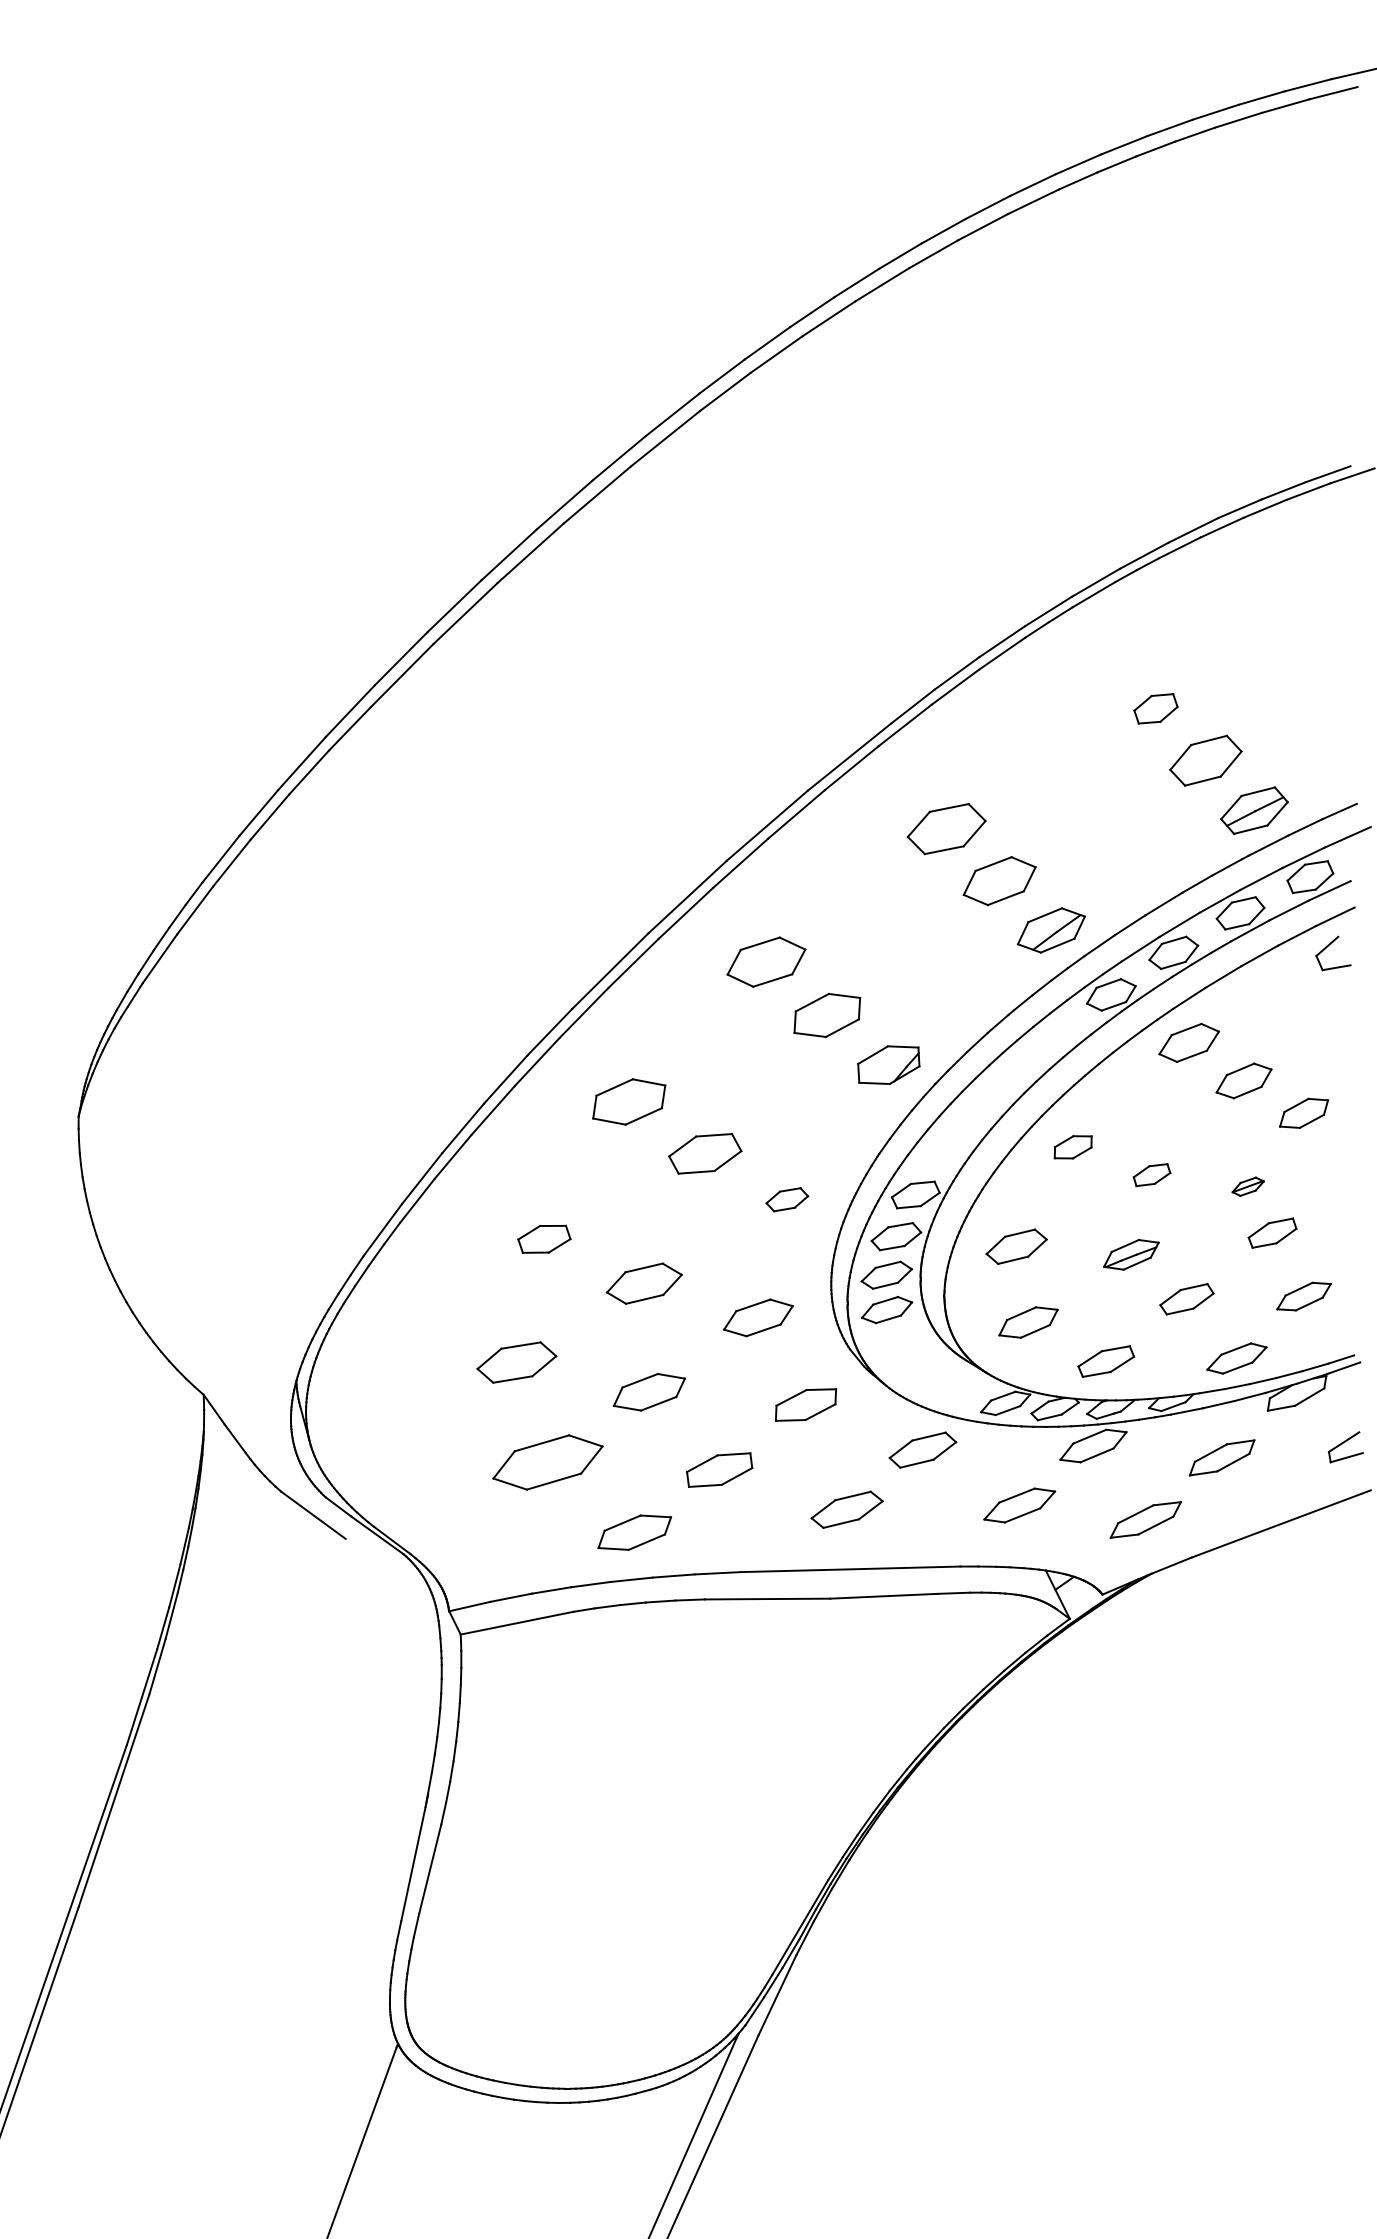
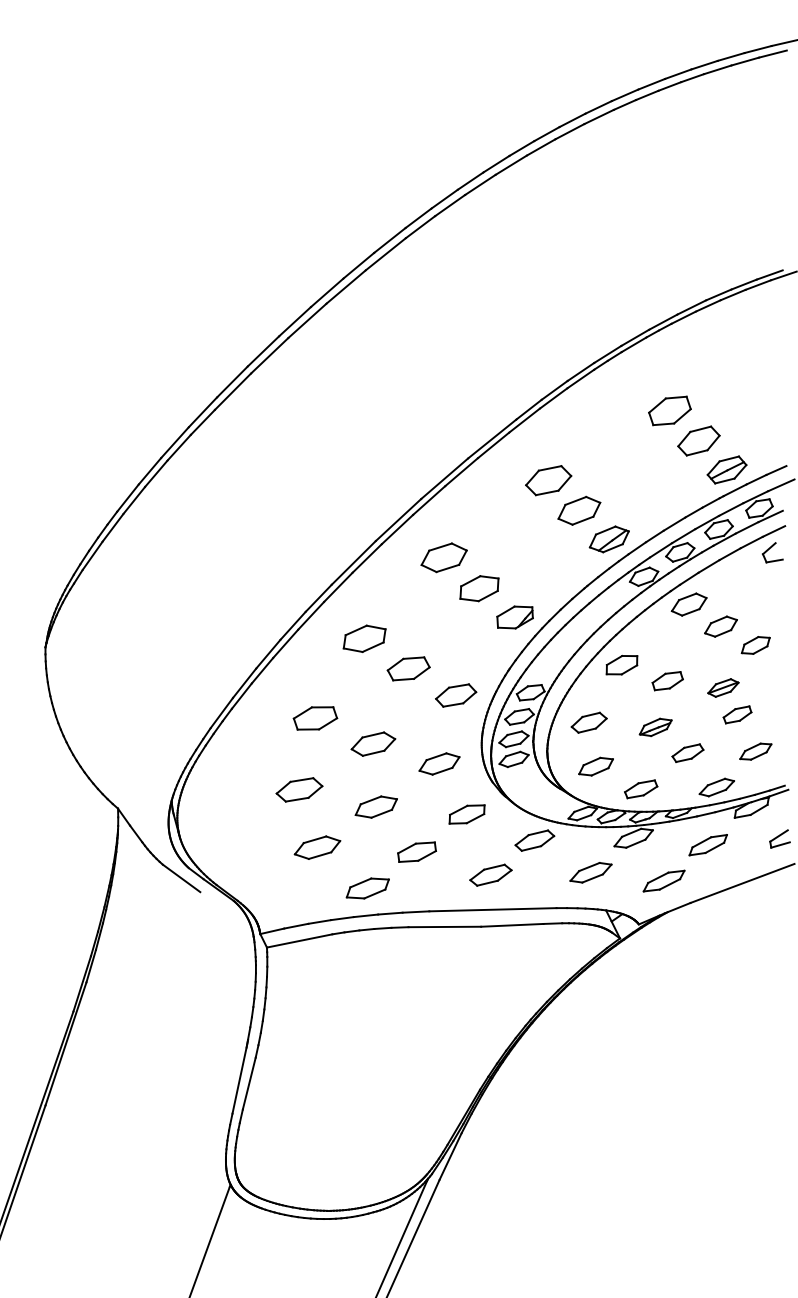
part: (1155, 708) -> (669, 410), size x1.67
part: (1072, 1146) -> (621, 664), size x1.43
part: (1151, 1175) -> (667, 681), size x1.43
part: (1248, 1185) -> (723, 687), size x1.67
part: (787, 1199) -> (456, 695), size x1.67
part: (544, 1239) -> (315, 718), size x1.43
part: (547, 1461) -> (317, 847), size x0.71

